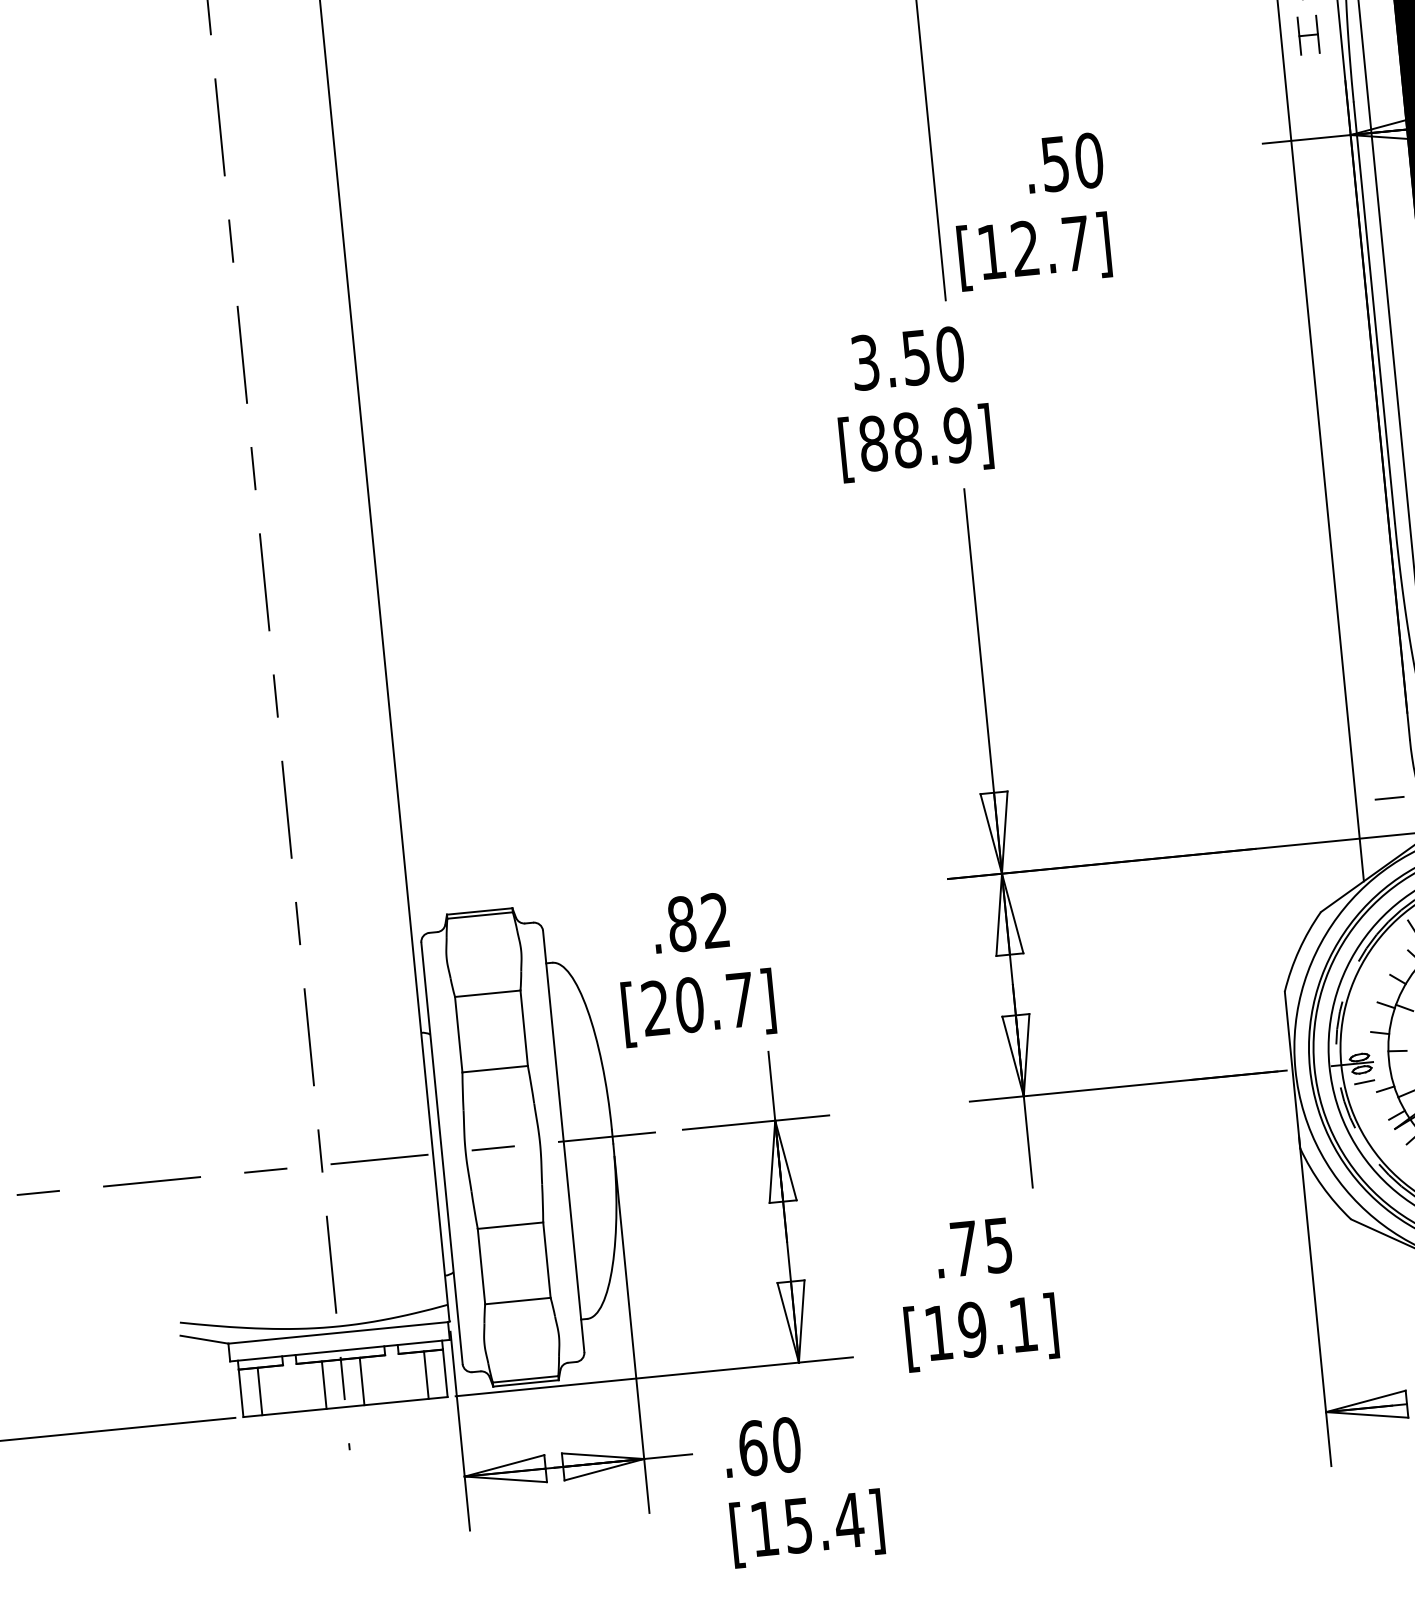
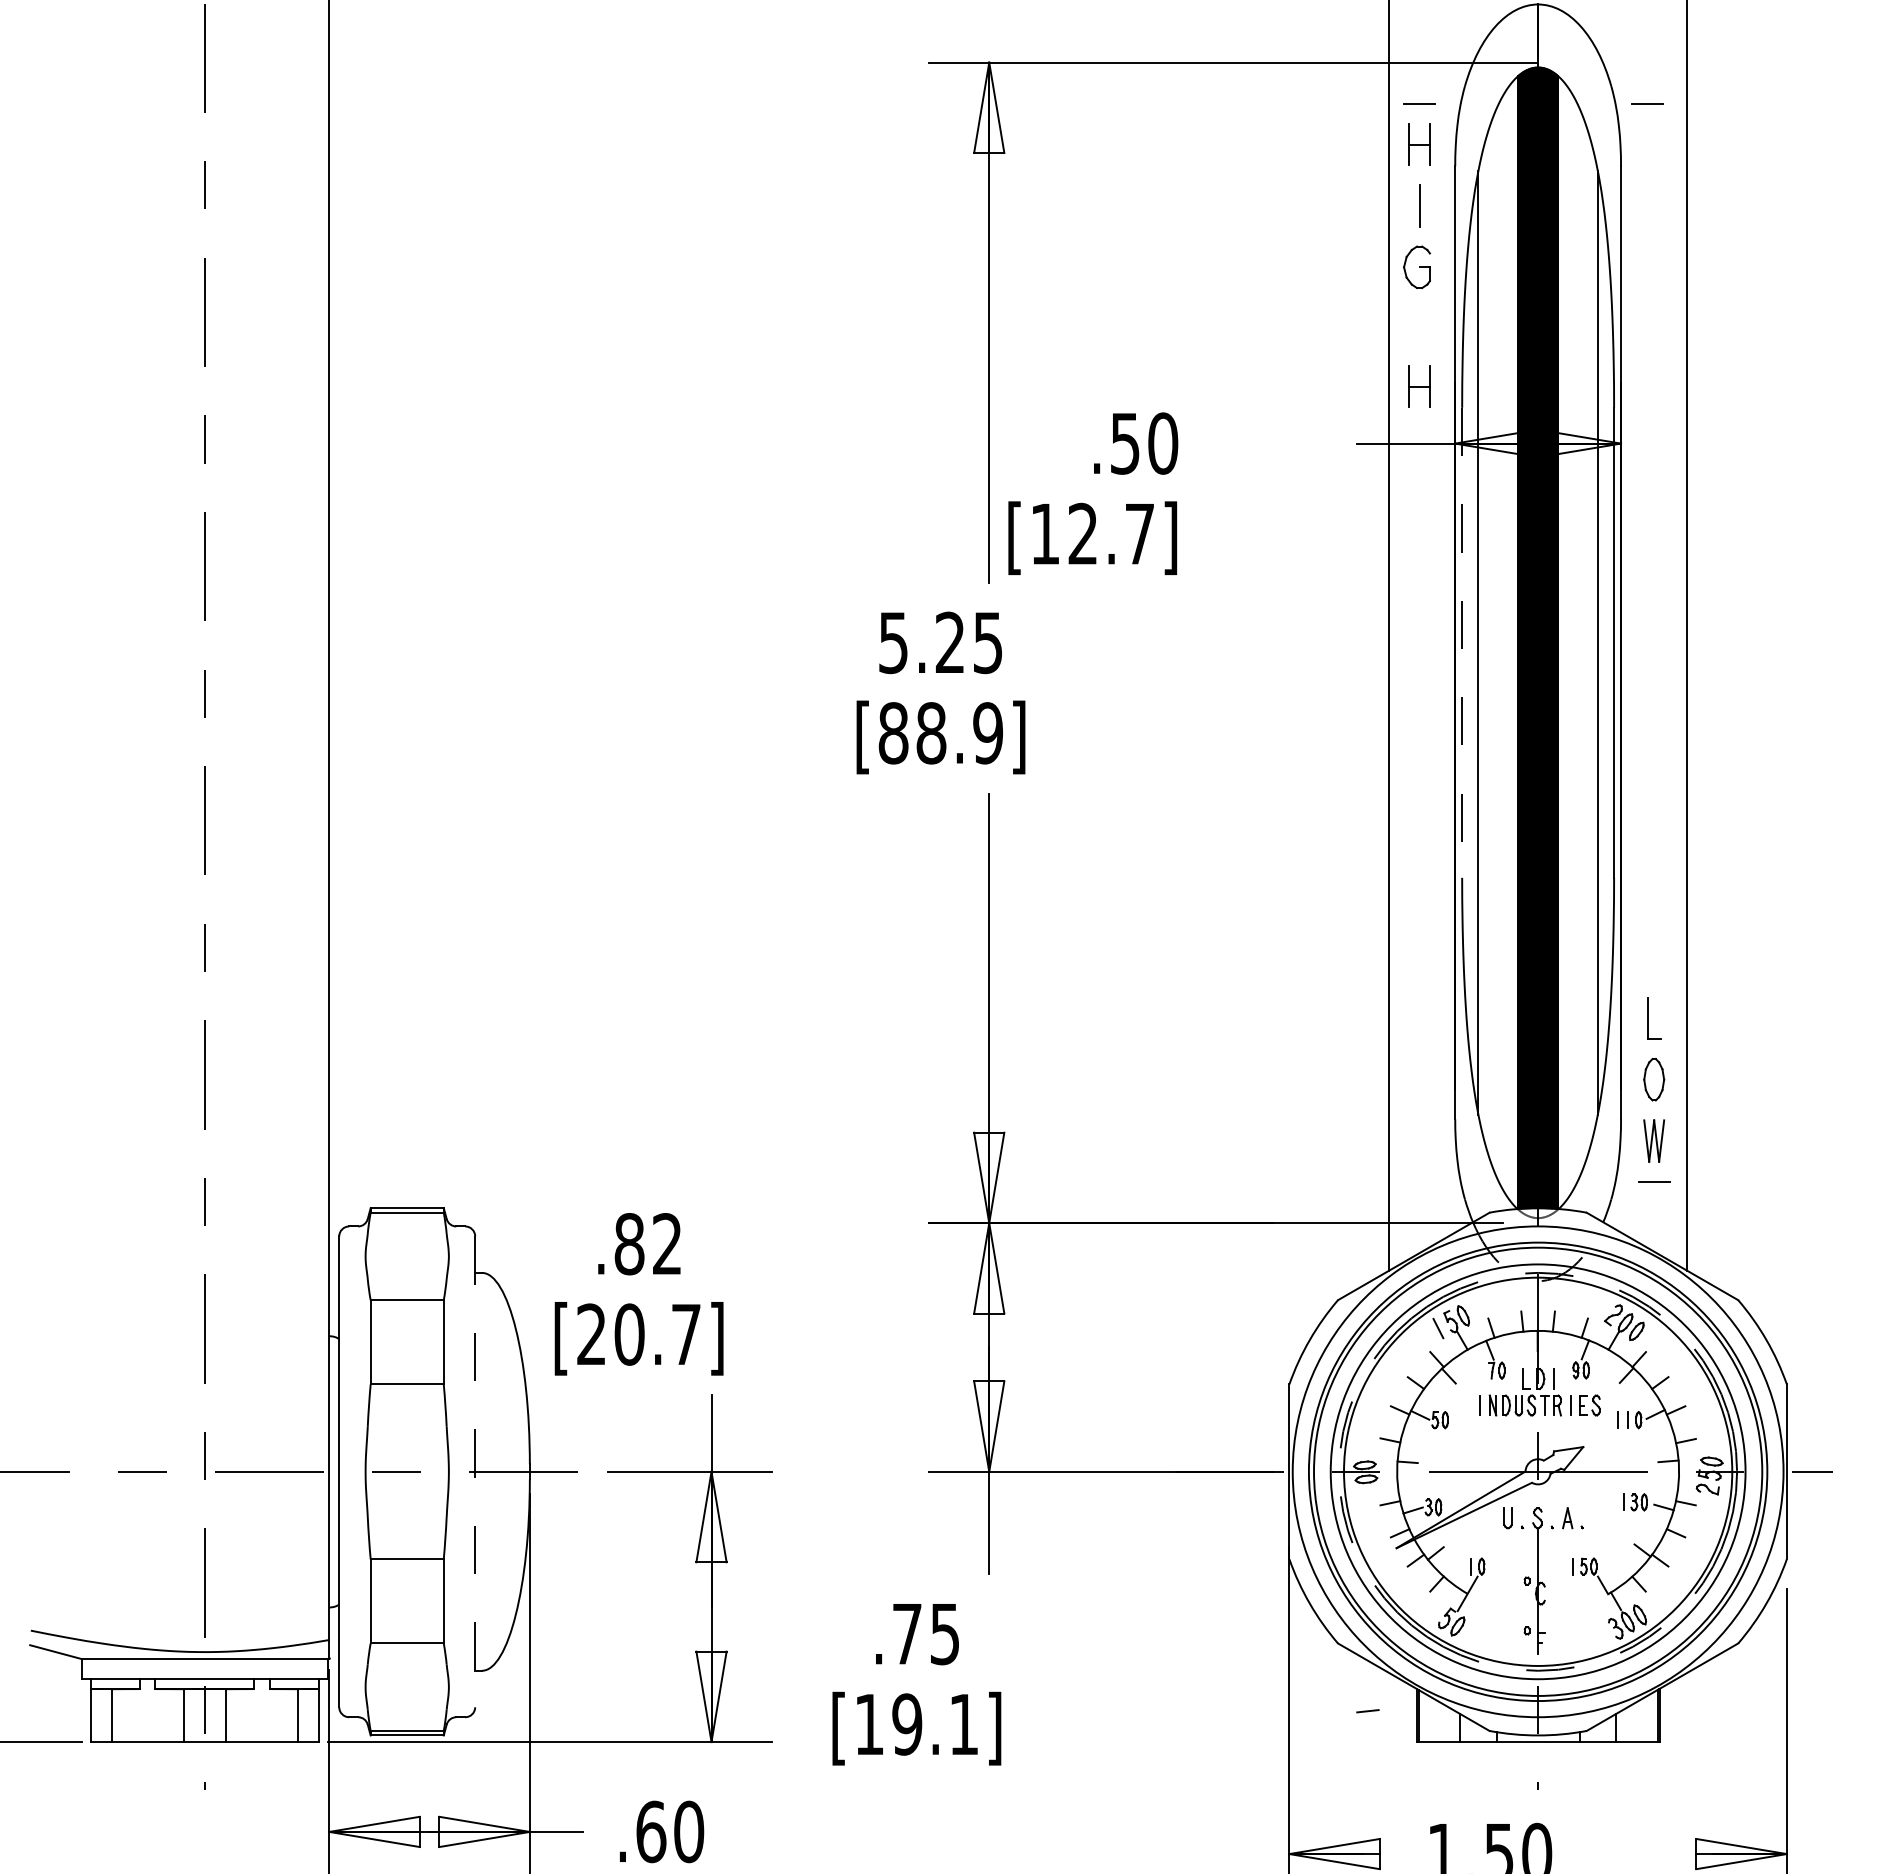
part: (1308, 35) -> (1419, 386), moved
line: (1374, 312) -> (1462, 642), solid -> dashed
text: (908, 358) -> (941, 642), 3.50 -> 5.25
line: (1388, 798) -> (1425, 1181), removed
line: (1364, 1082) -> (1367, 1711), moved
line: (564, 1142) -> (475, 1472), solid -> dashed

